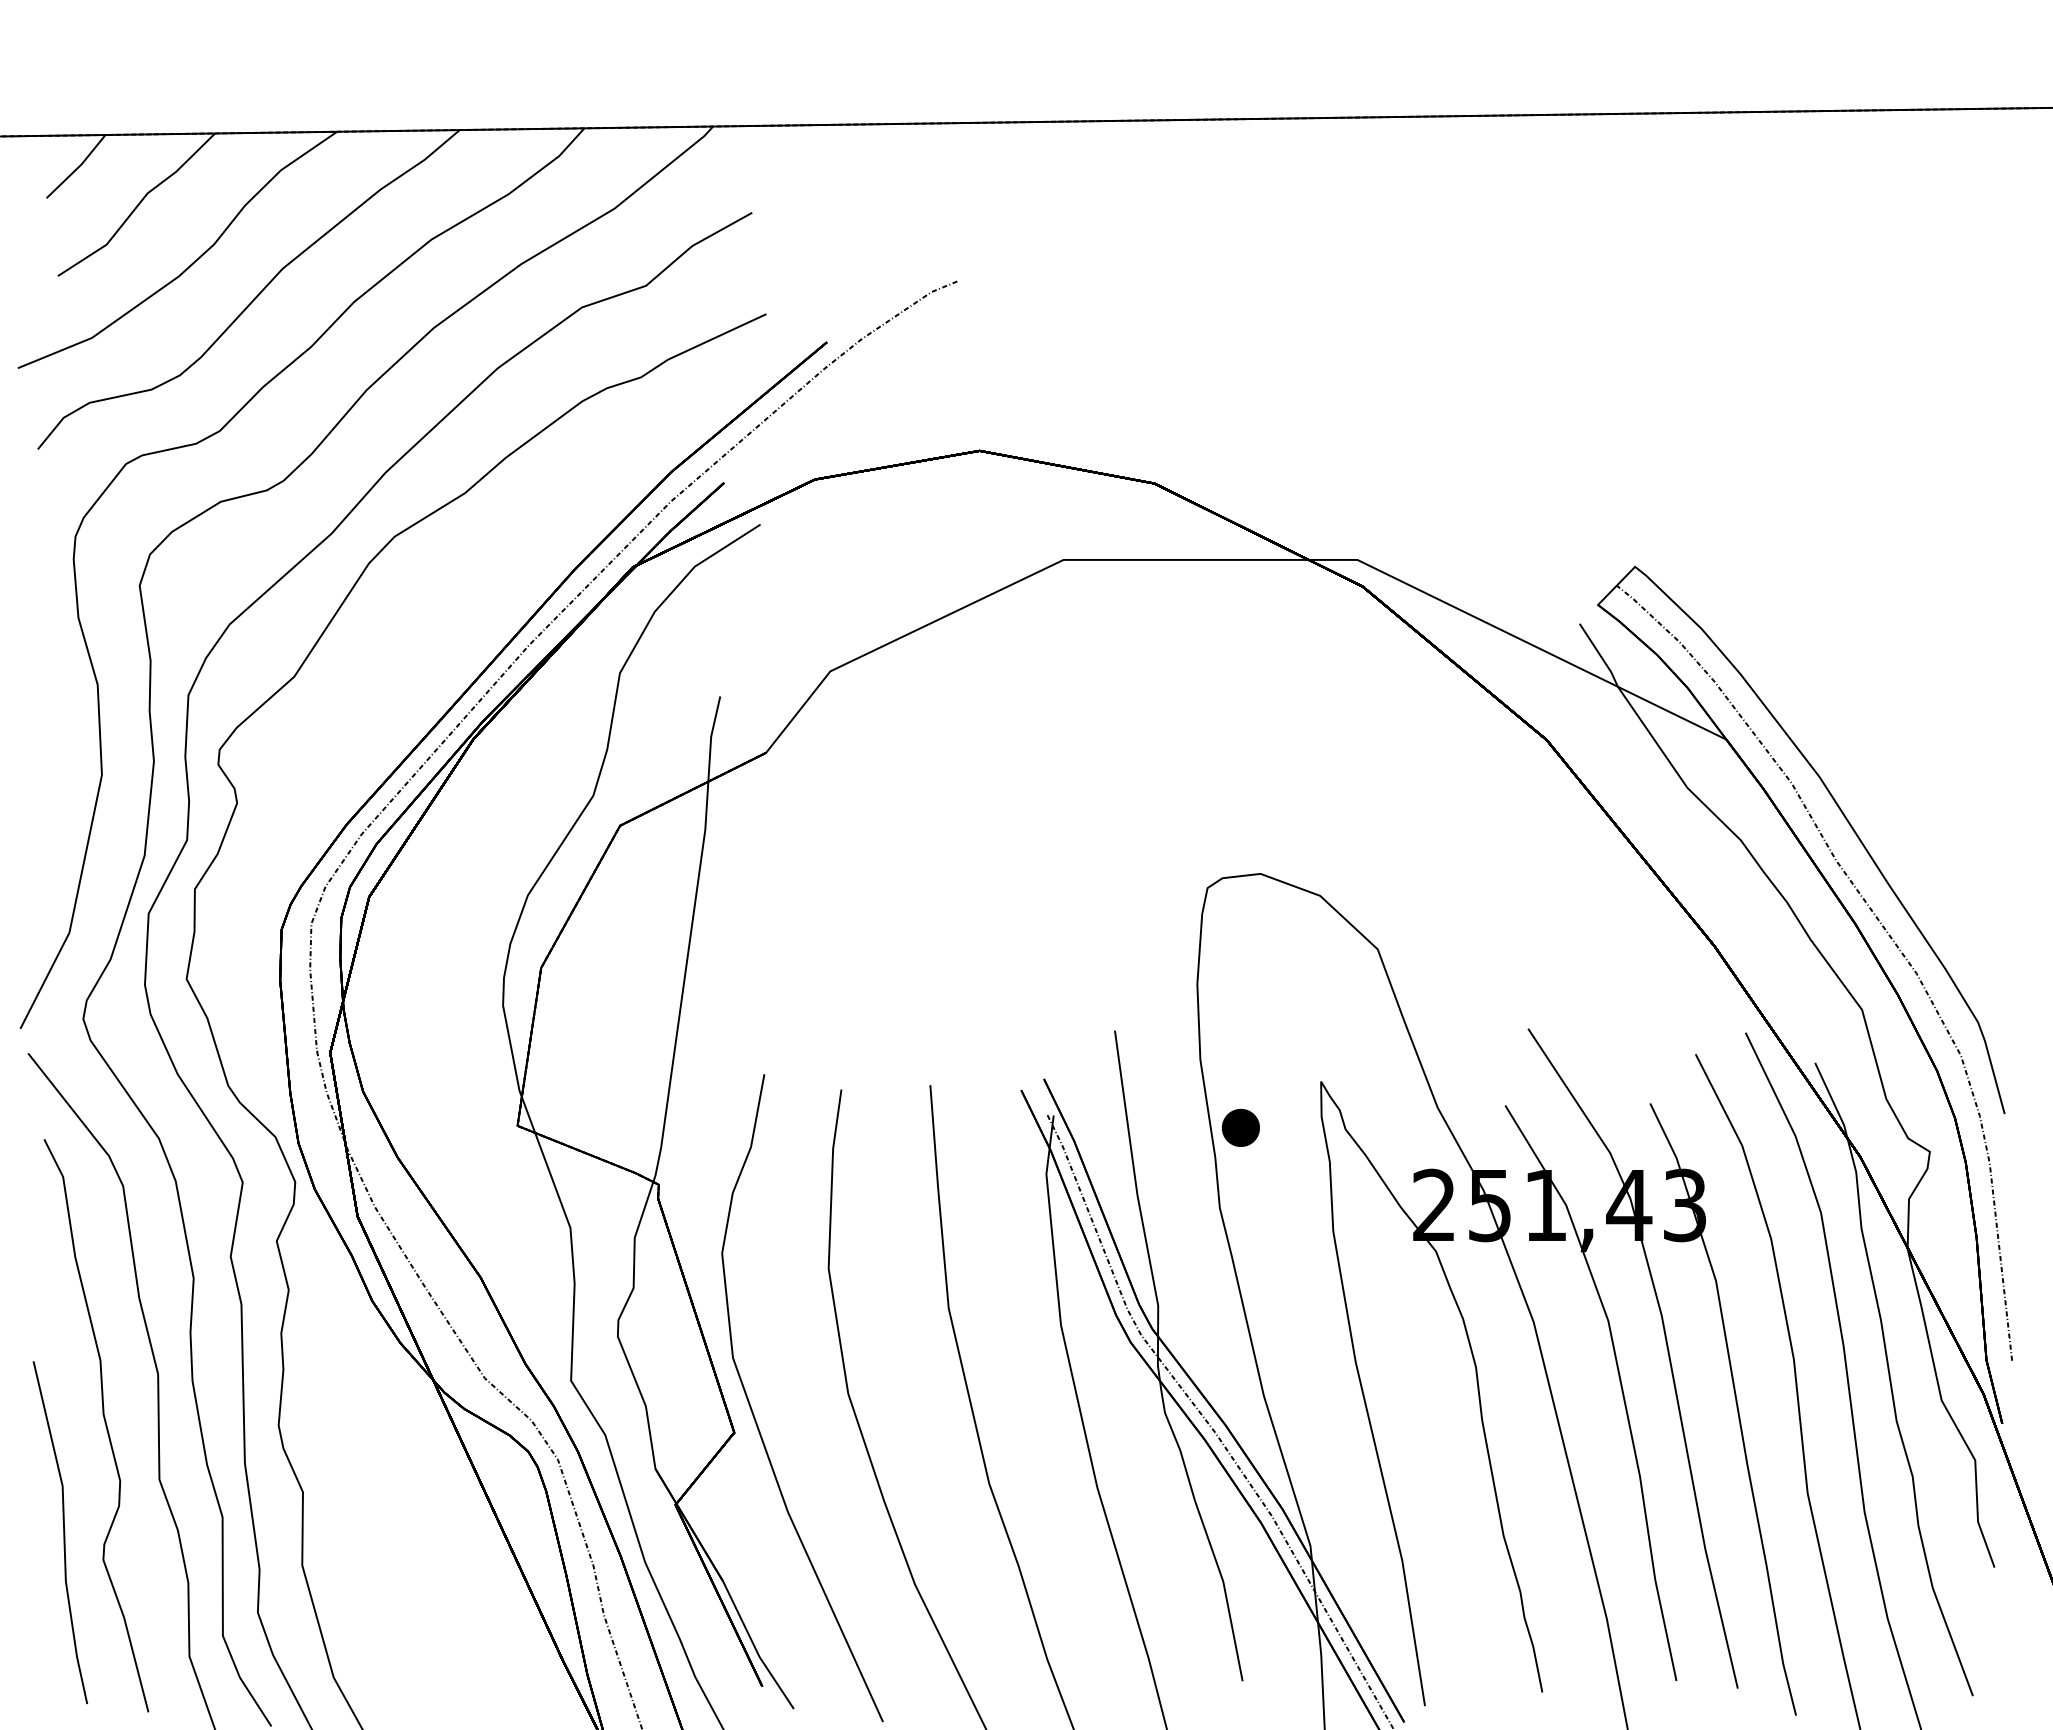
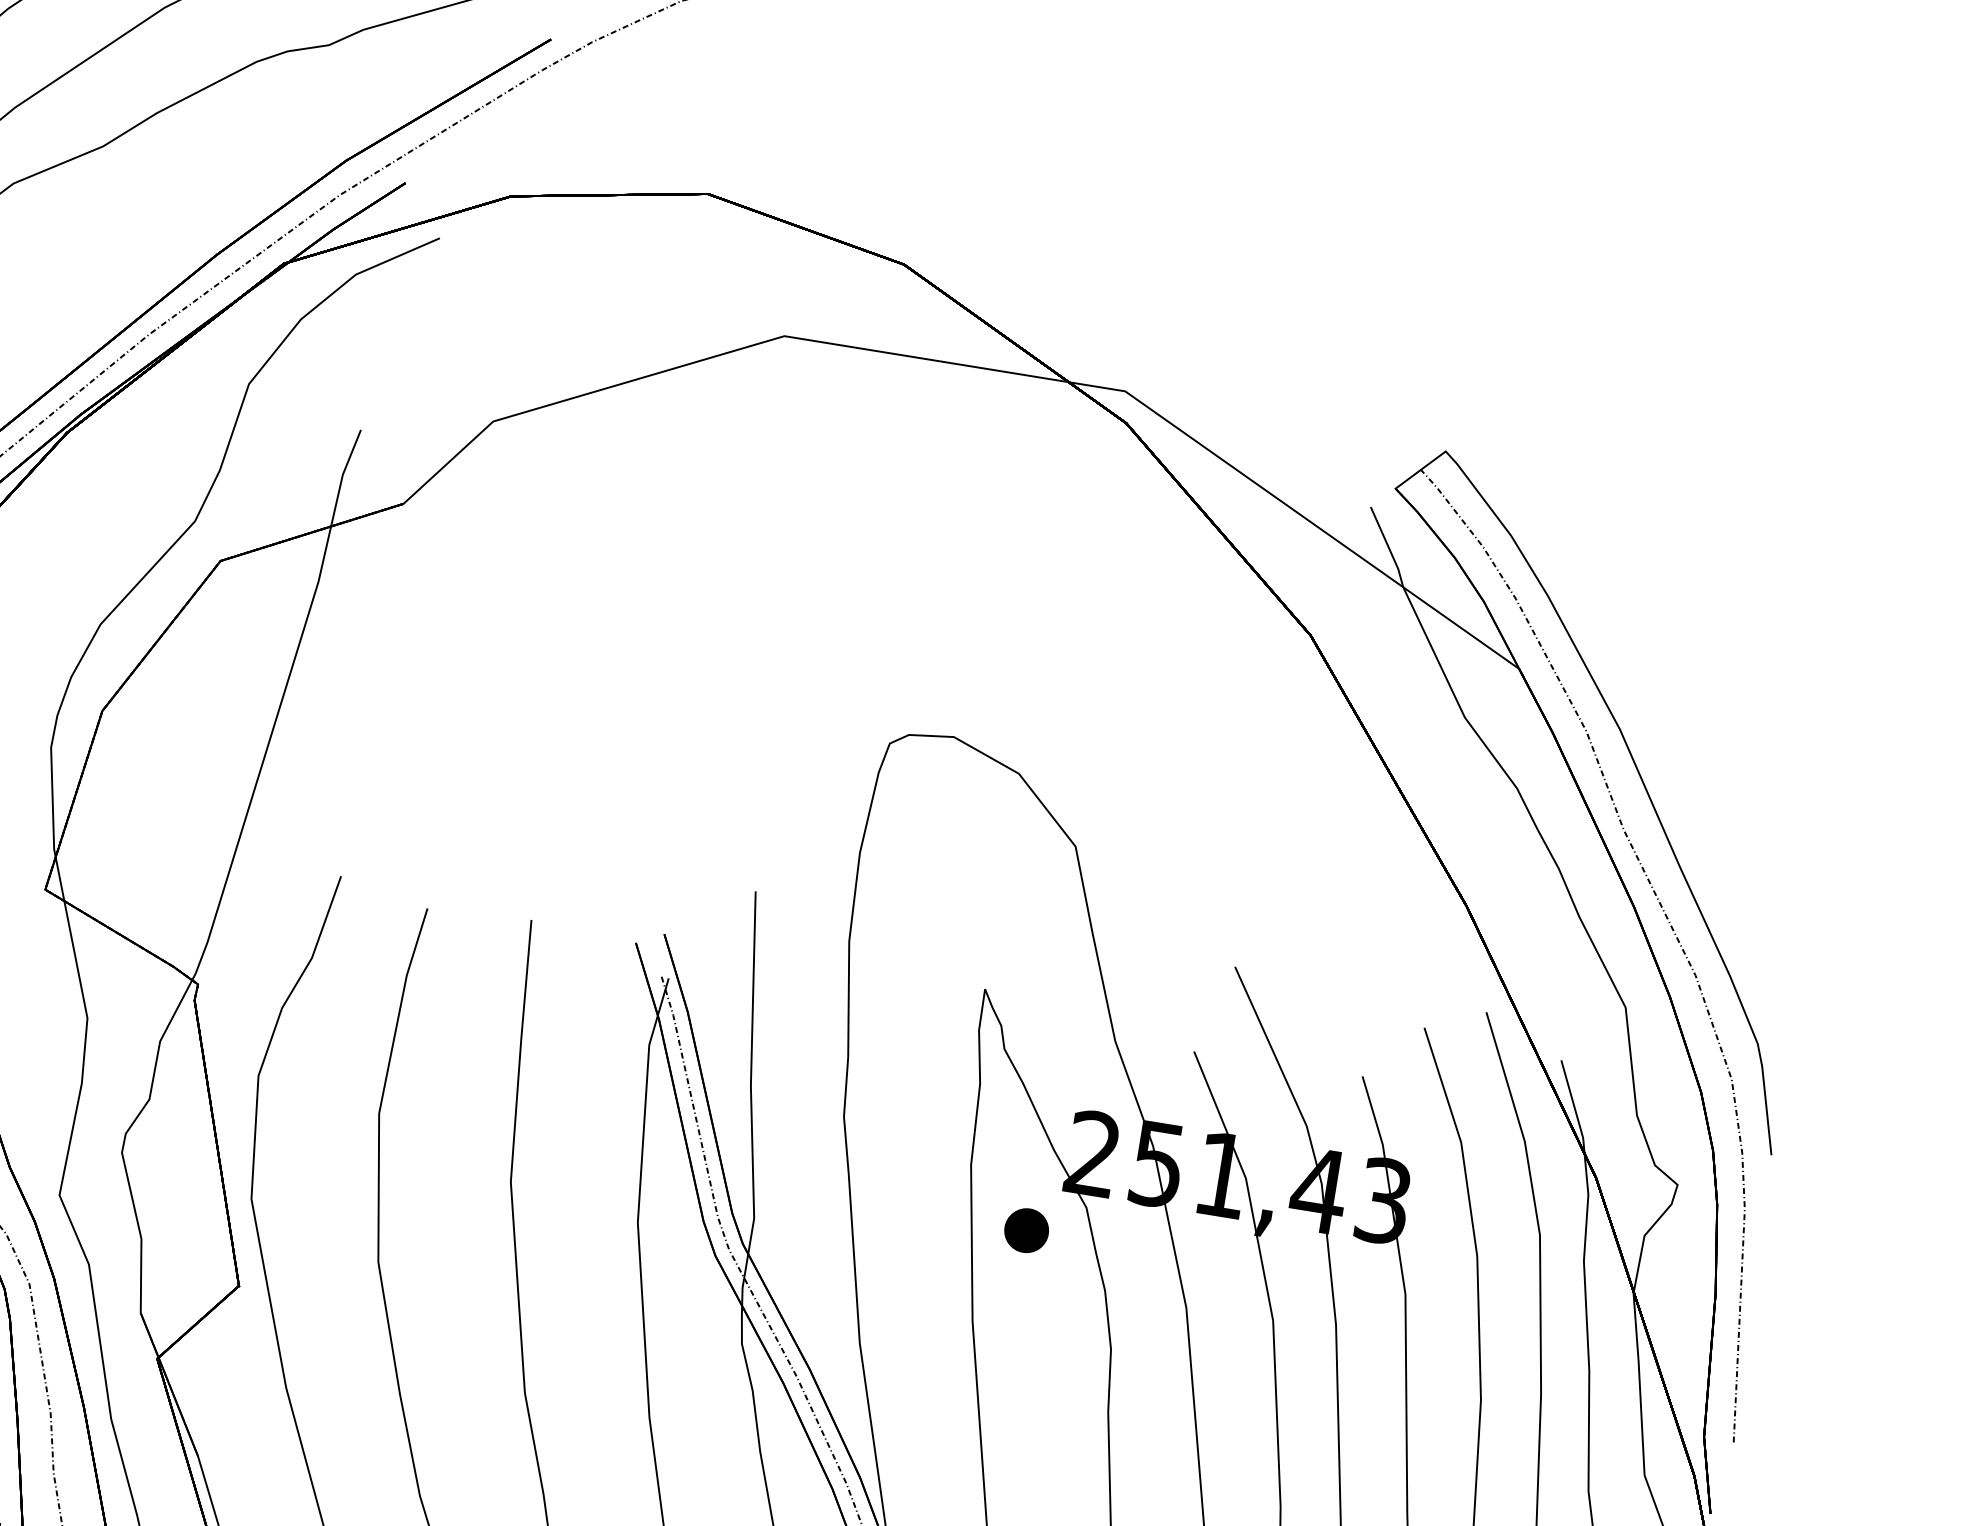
part: (1240, 1127) -> (1026, 1230), moved

